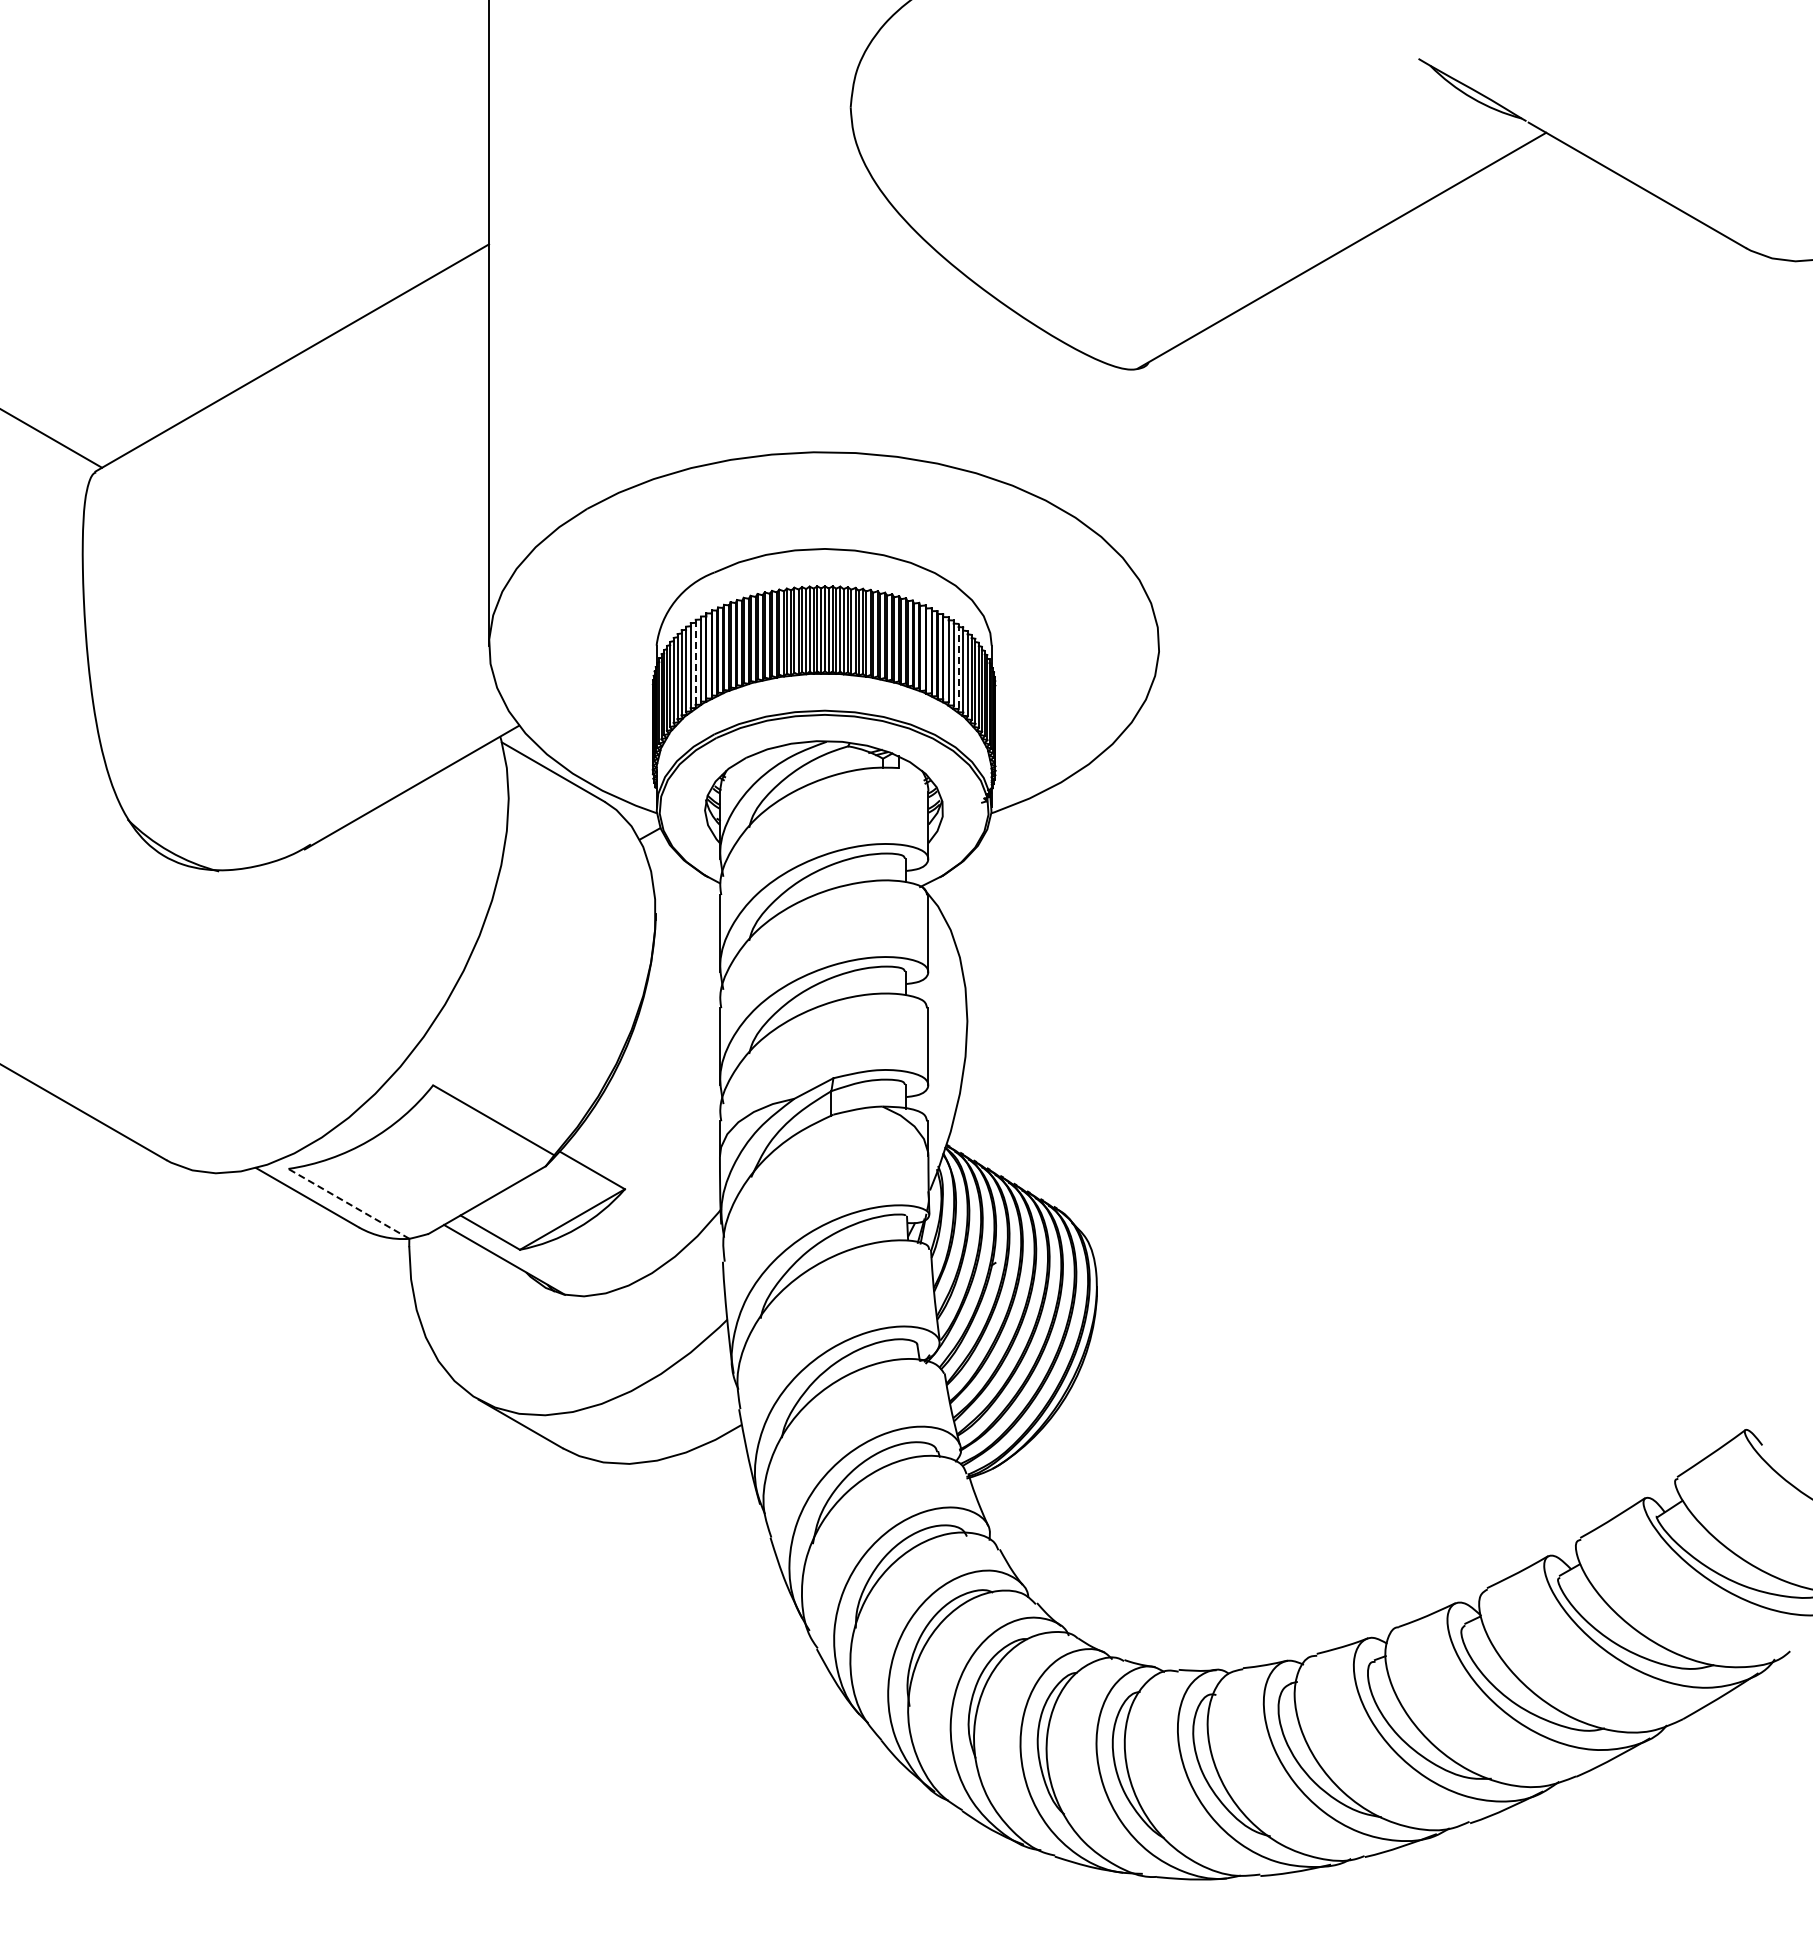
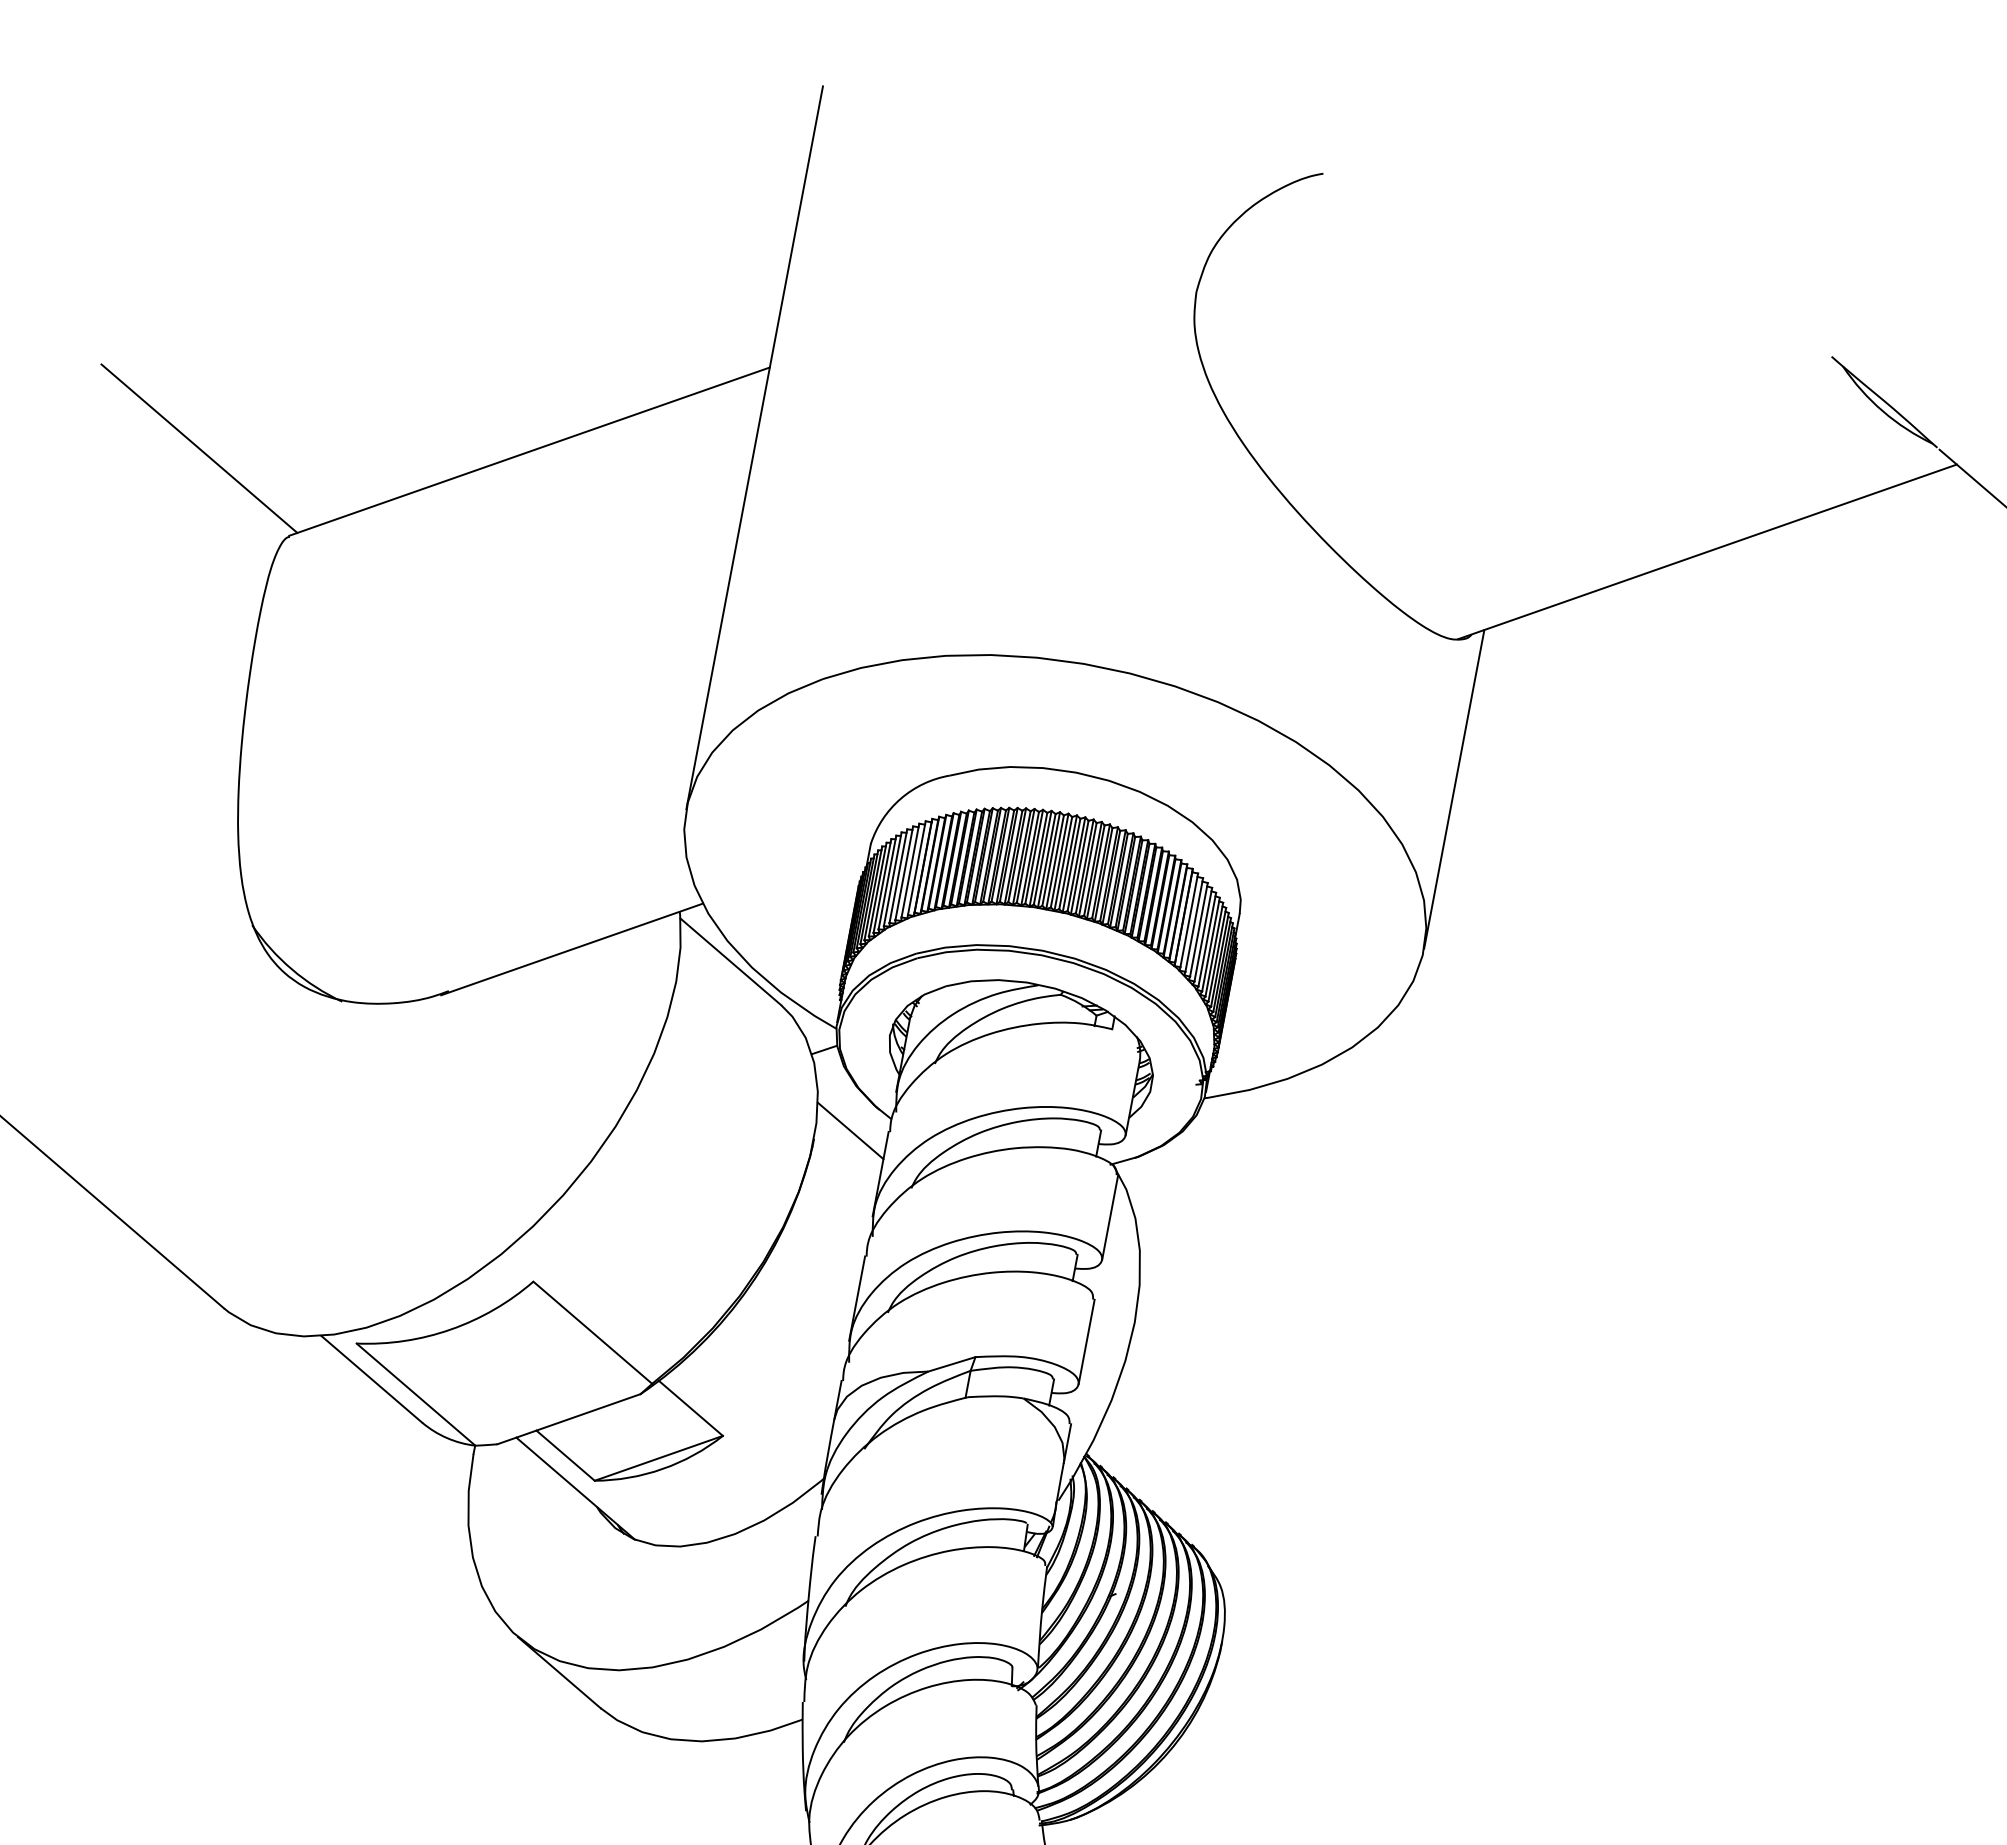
line: (1159, 500) -> (1454, 788), added
line: (695, 662) -> (910, 870), dashed -> solid
line: (958, 666) -> (1198, 929), dashed -> solid
line: (686, 900) -> (850, 1130), added
line: (348, 1203) -> (415, 1394), dashed -> solid

